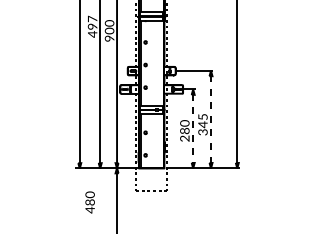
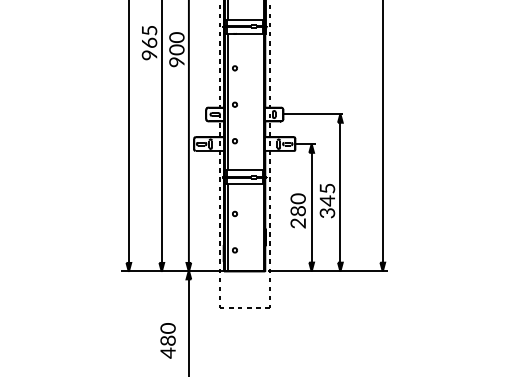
text: (92, 26) -> (149, 42), 497 -> 965
line: (211, 120) -> (341, 194), dashed -> solid
line: (193, 129) -> (312, 208), dashed -> solid
text: (89, 202) -> (167, 340), moved

